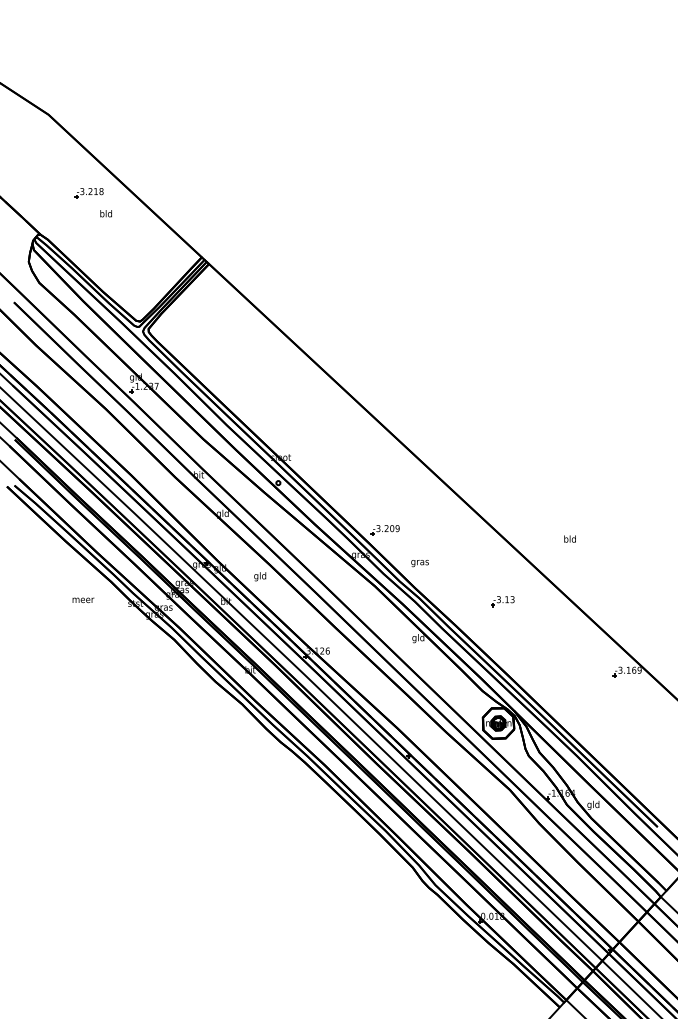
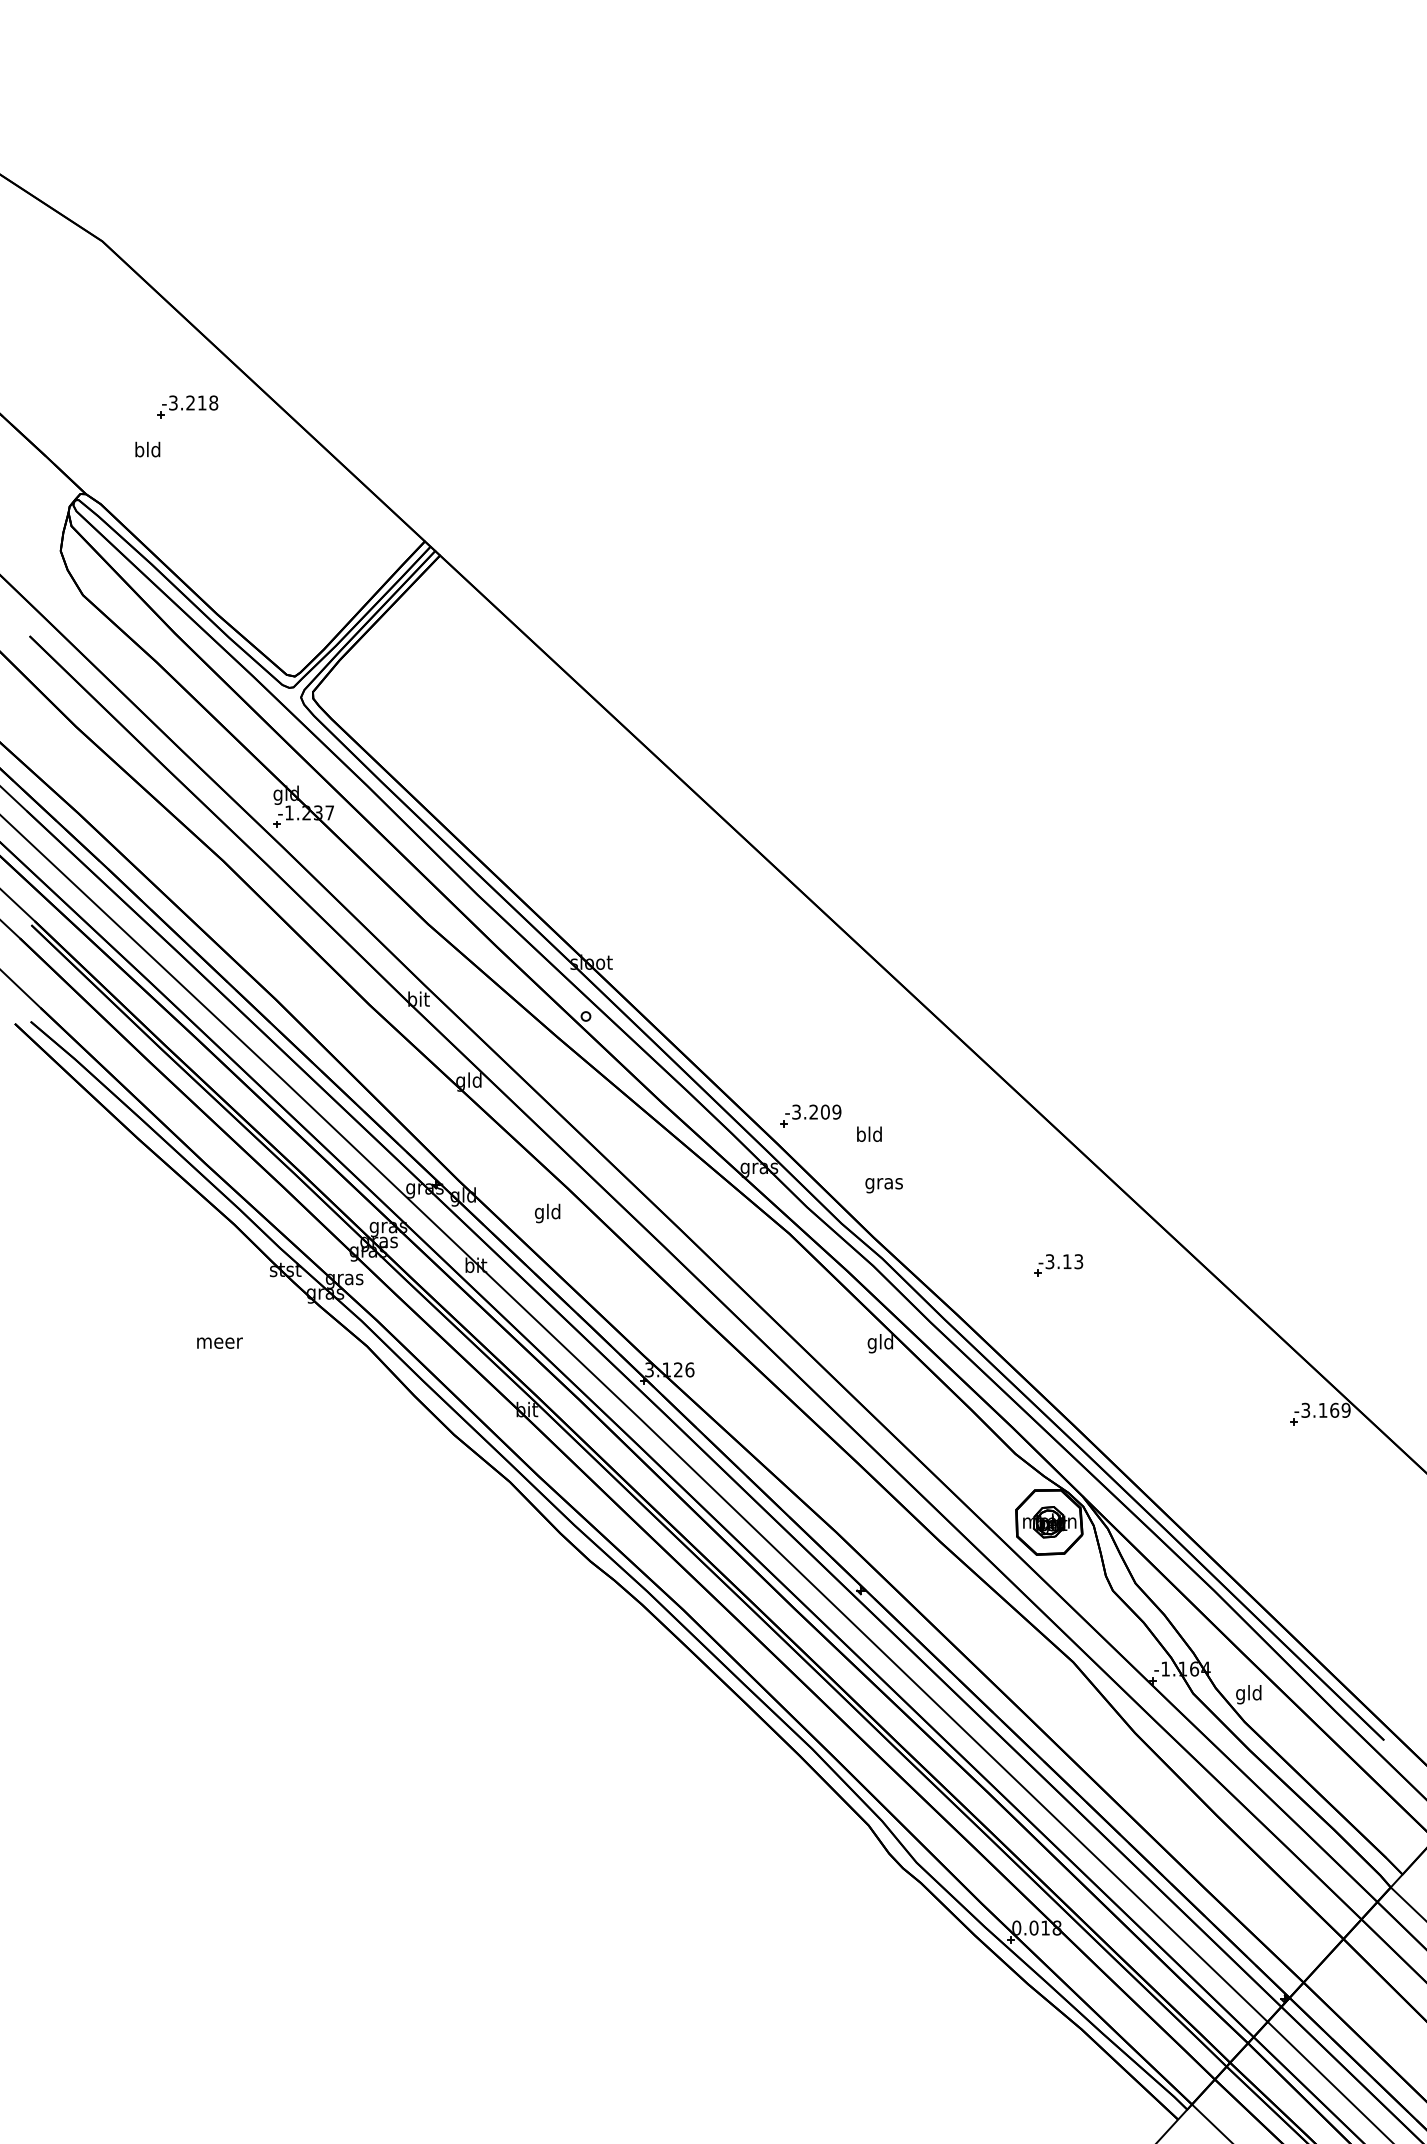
text: (105, 213) -> (146, 449), moved
text: (569, 538) -> (868, 1133), moved
text: (83, 600) -> (220, 1343), moved

